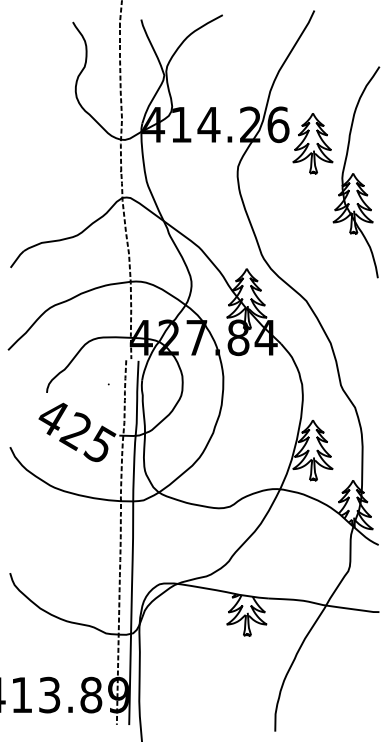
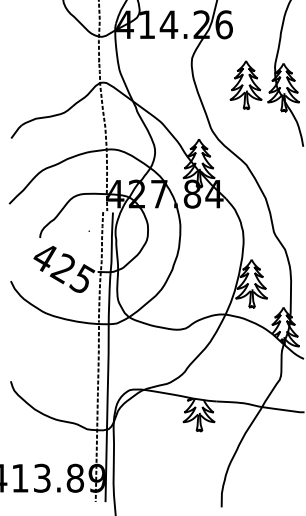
part: (312, 143) -> (245, 84), moved

